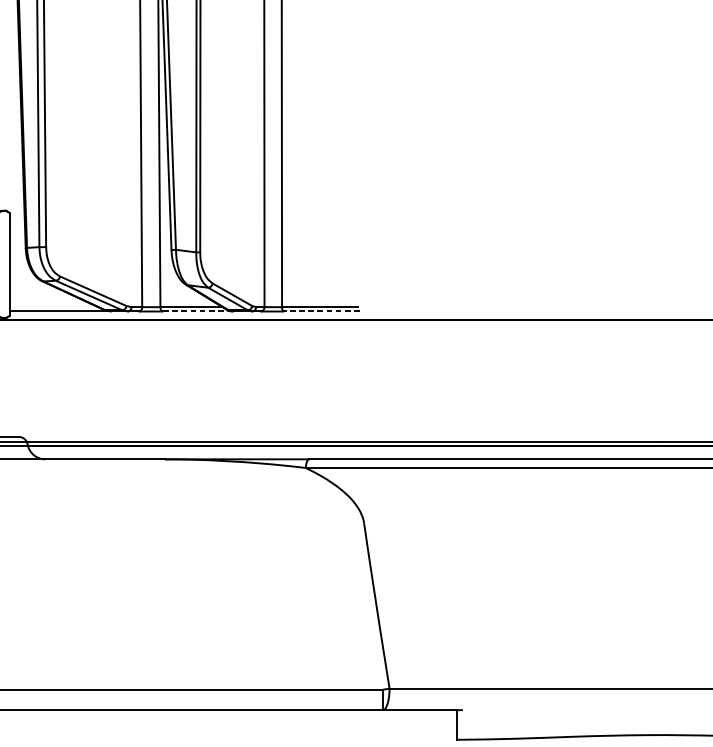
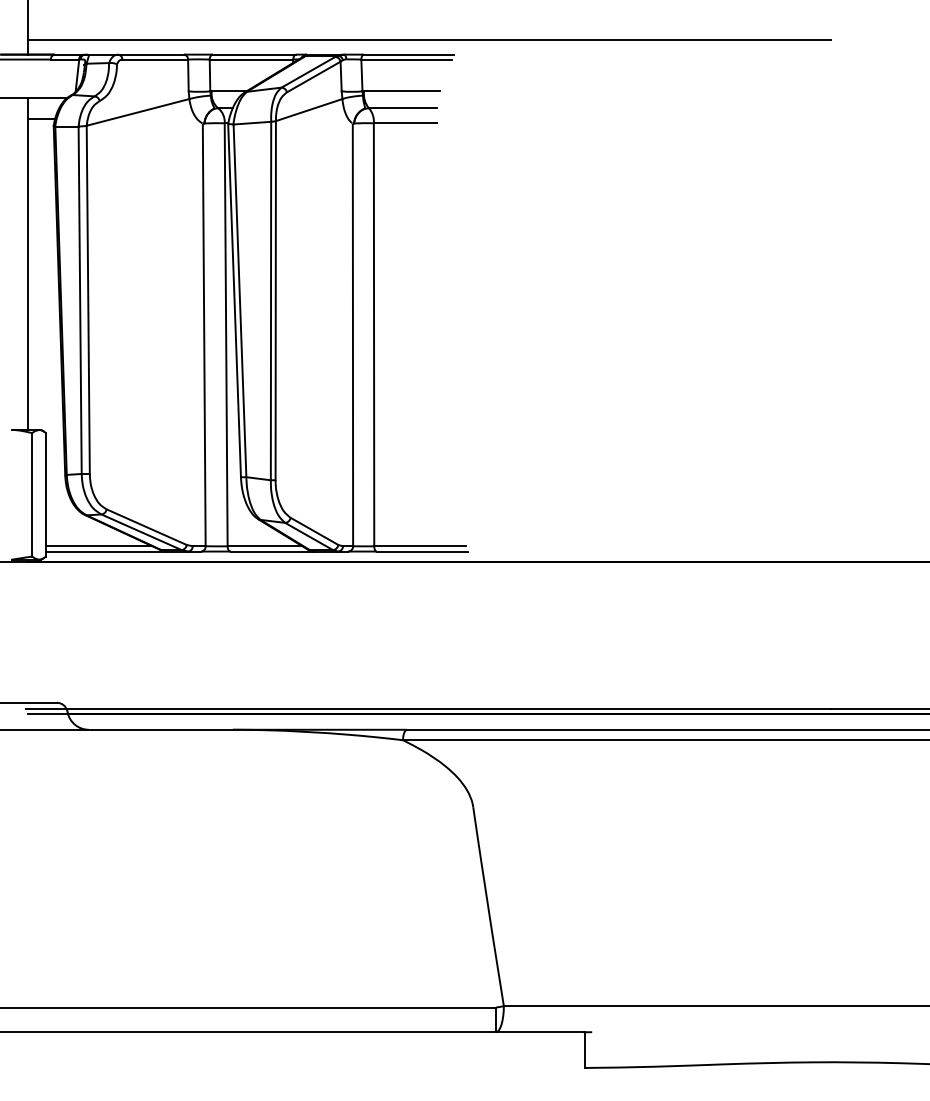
line: (54, 307) -> (99, 546), added
line: (197, 311) -> (272, 551), dashed -> solid
line: (322, 311) -> (422, 551), dashed -> solid

